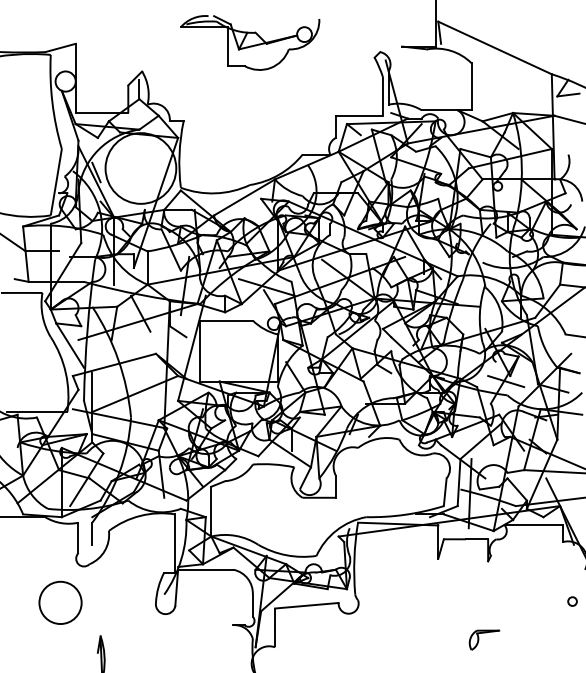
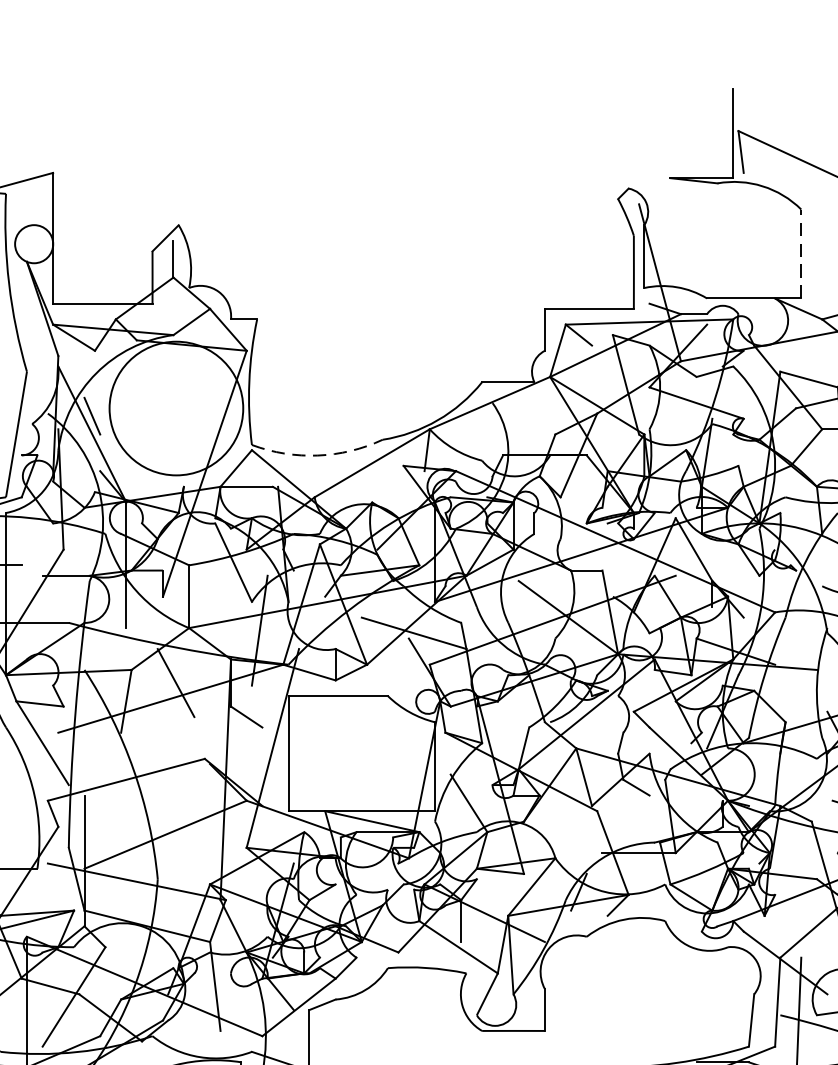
part: (250, 42) -> (383, 170), removed
line: (471, 86) -> (801, 253), solid -> dashed
arc: (215, 193) -> (317, 455), solid -> dashed

